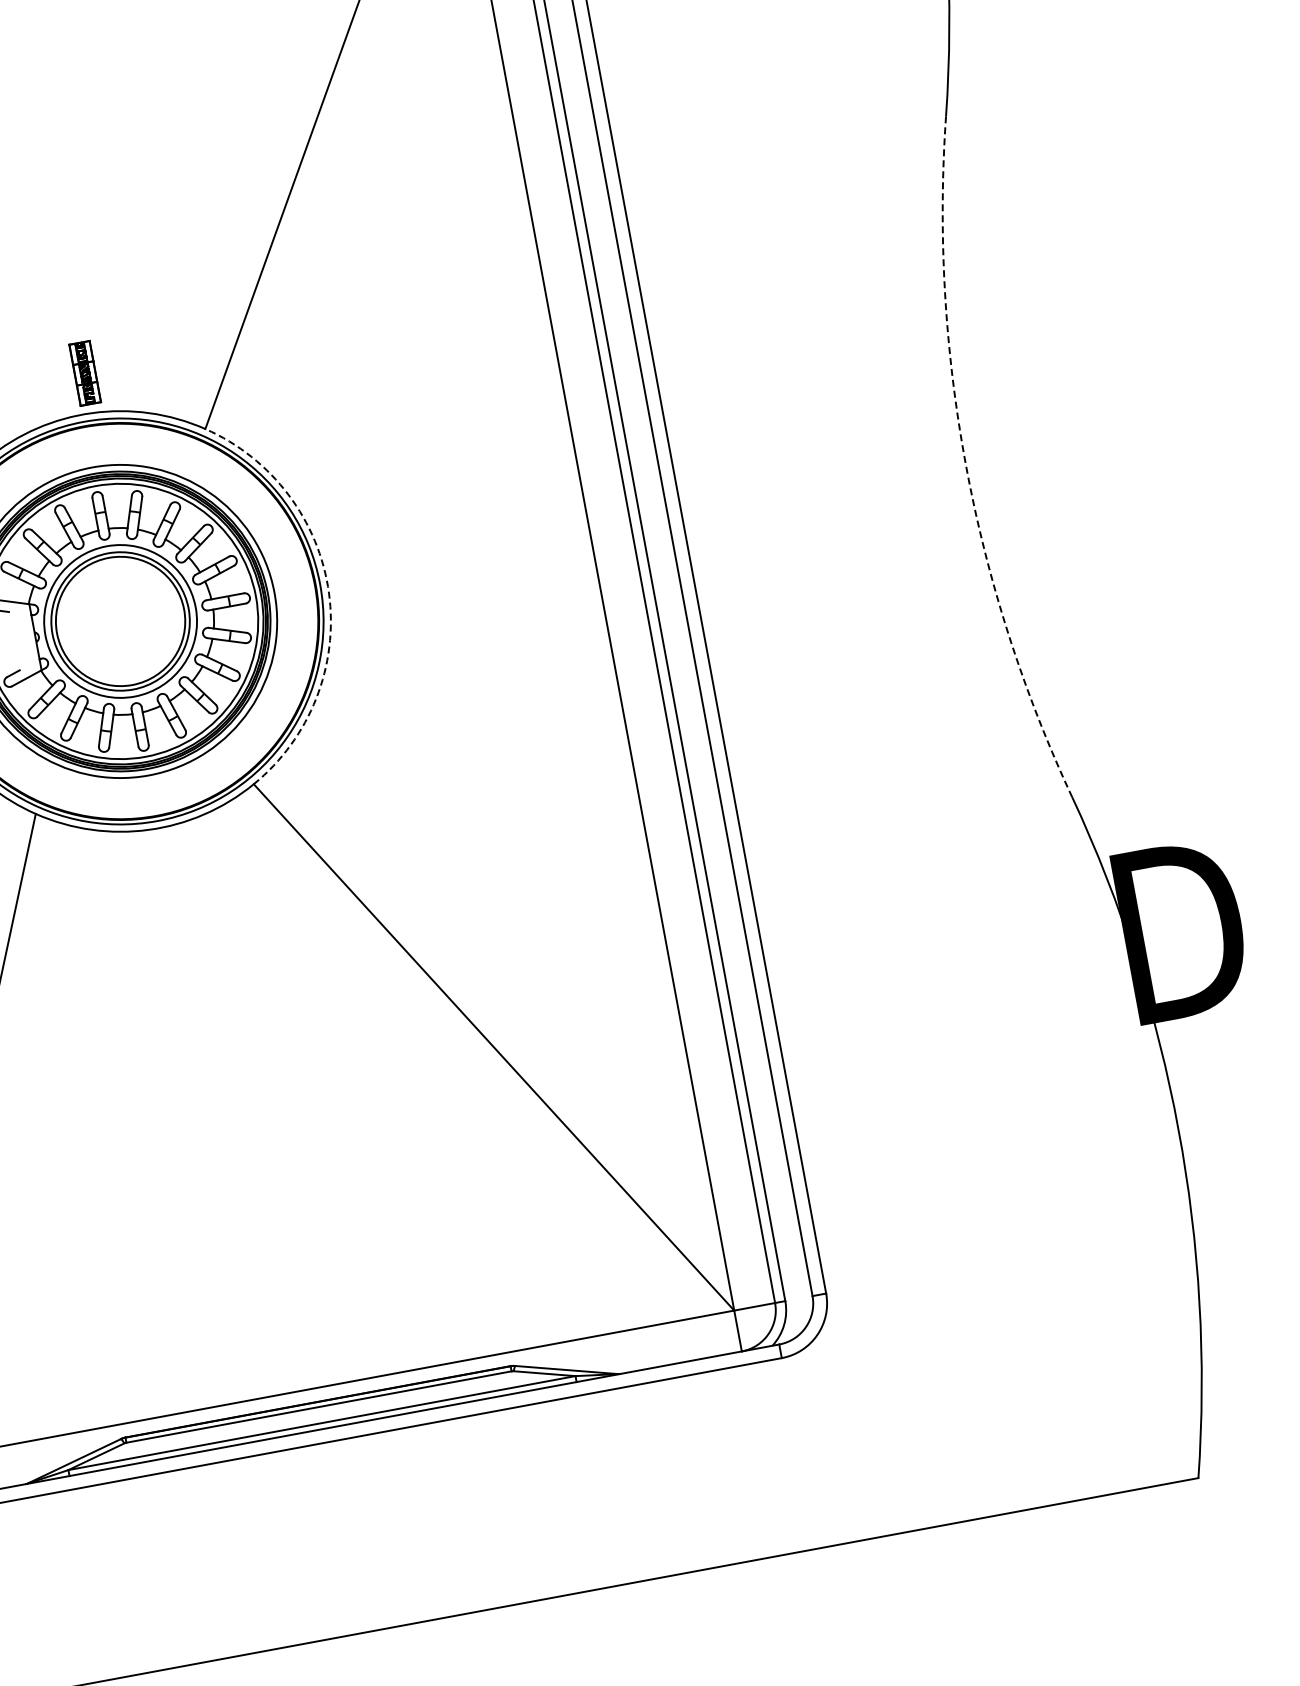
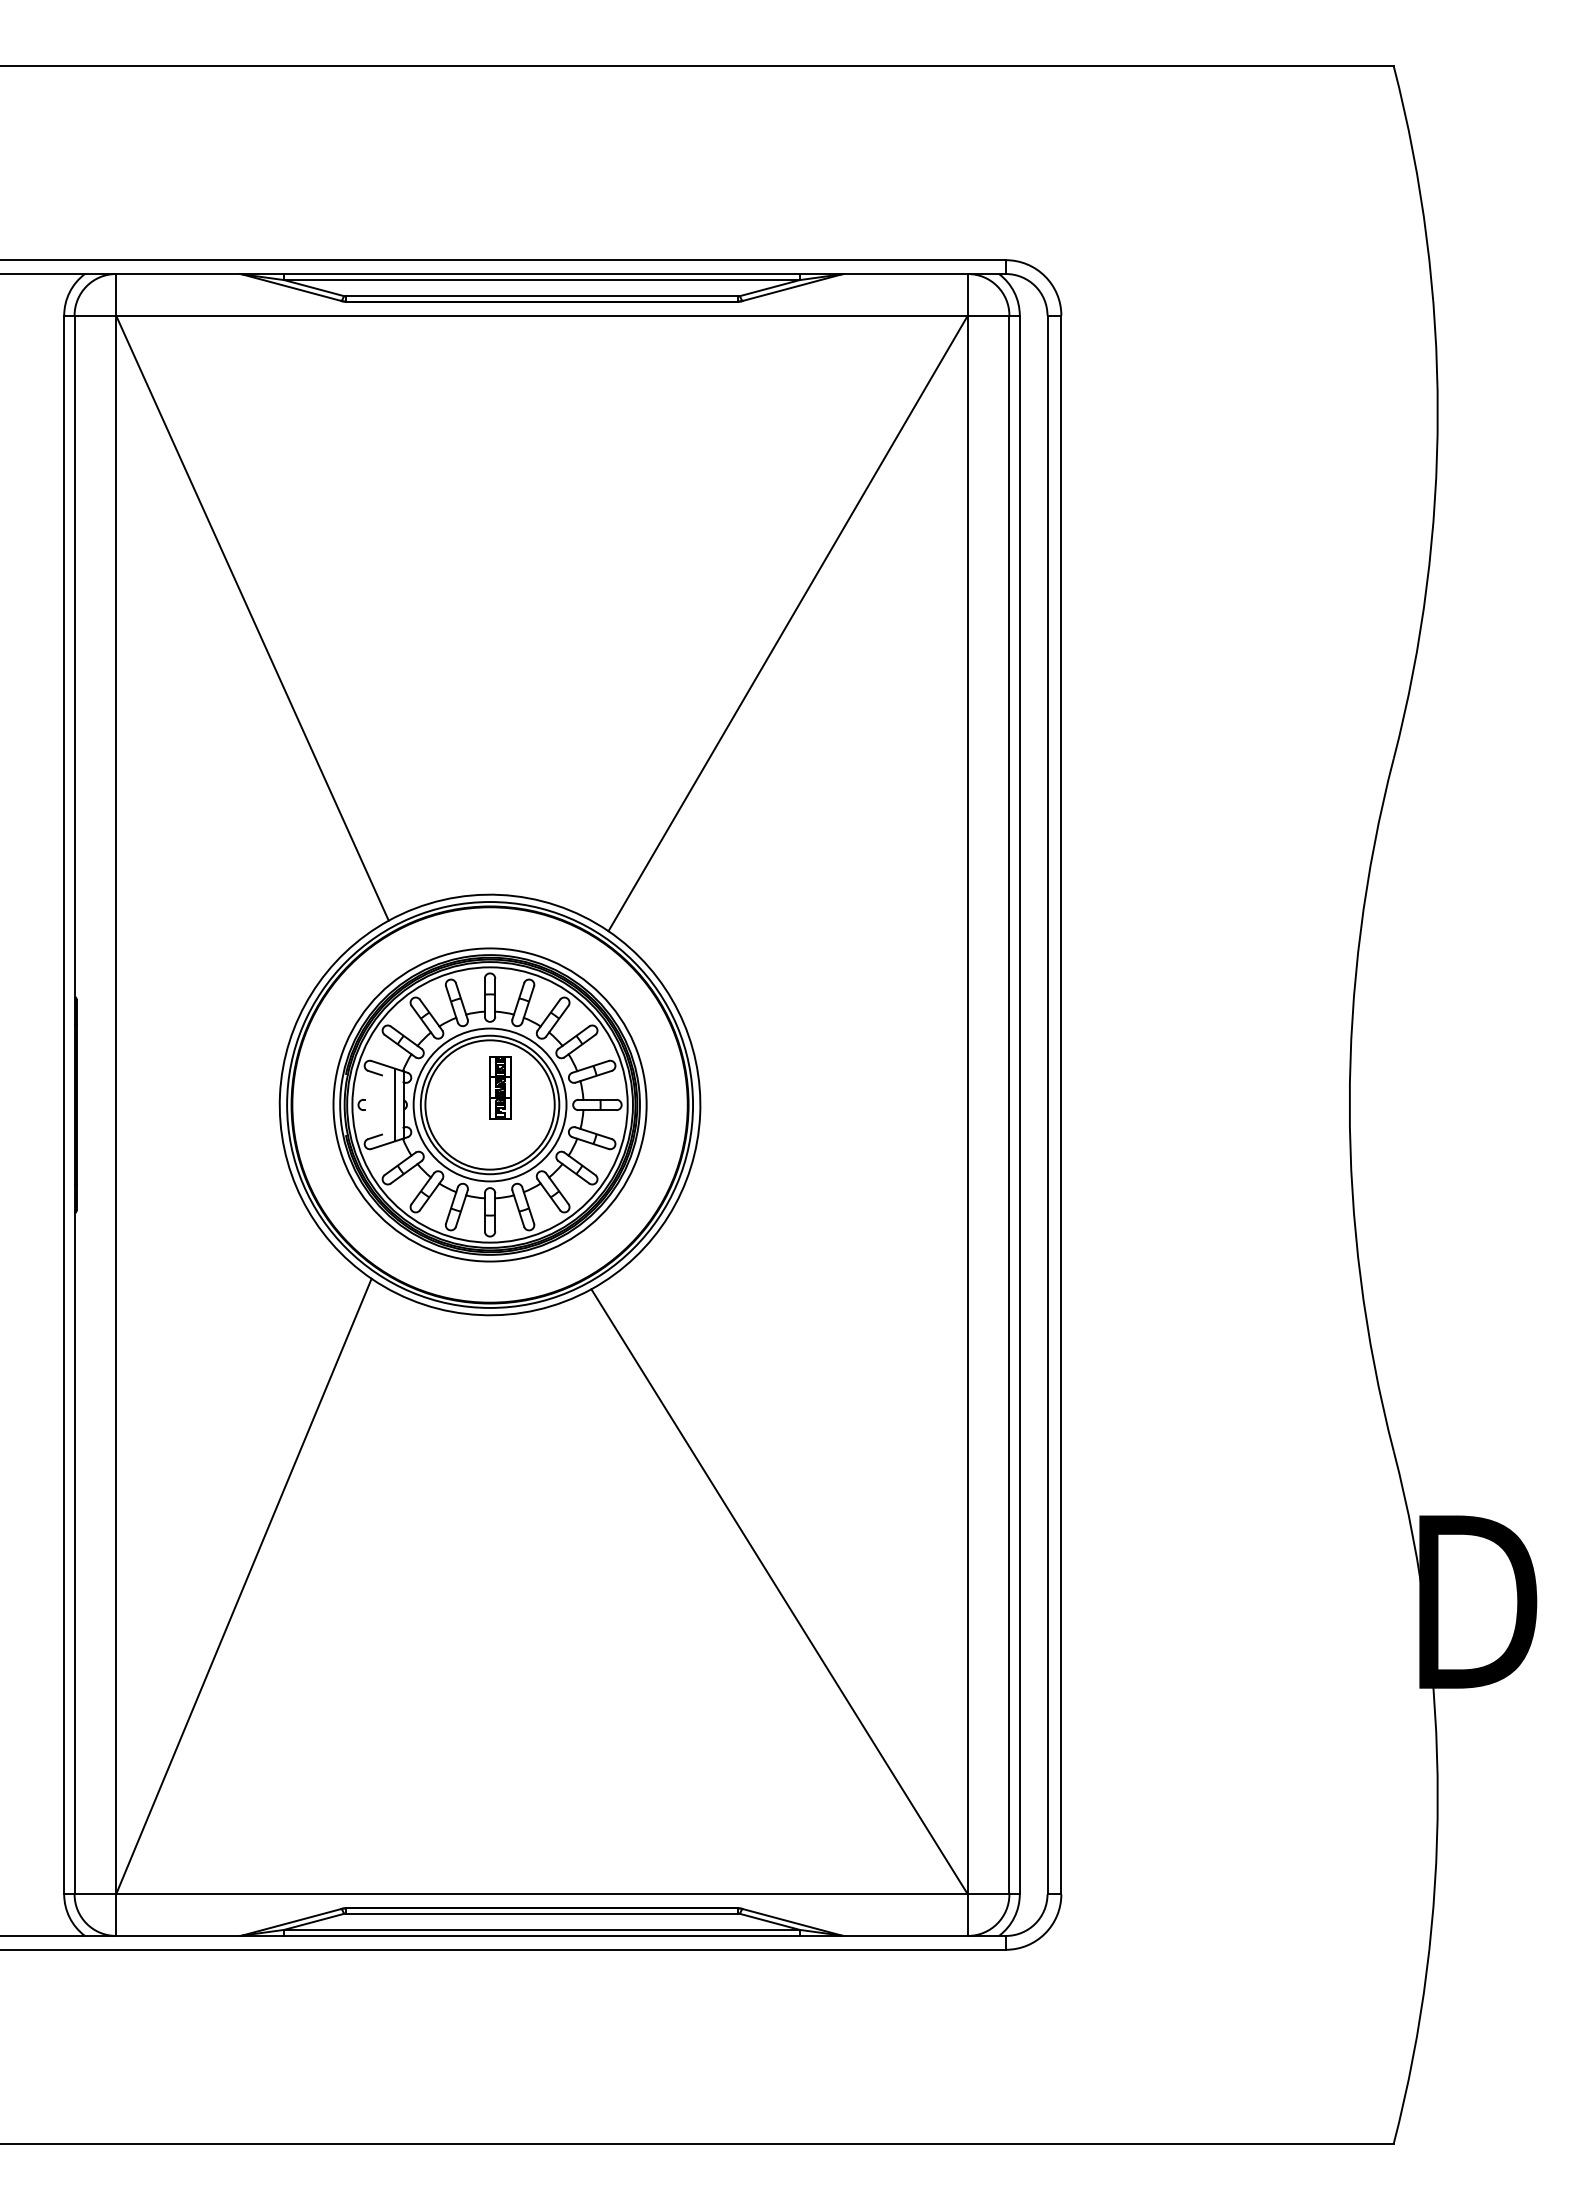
part: (85, 373) -> (500, 1087), moved
arc: (965, 465) -> (1349, 1105), dashed -> solid
arc: (329, 593) -> (700, 1115), dashed -> solid
line: (26, 638) -> (394, 1104), added

